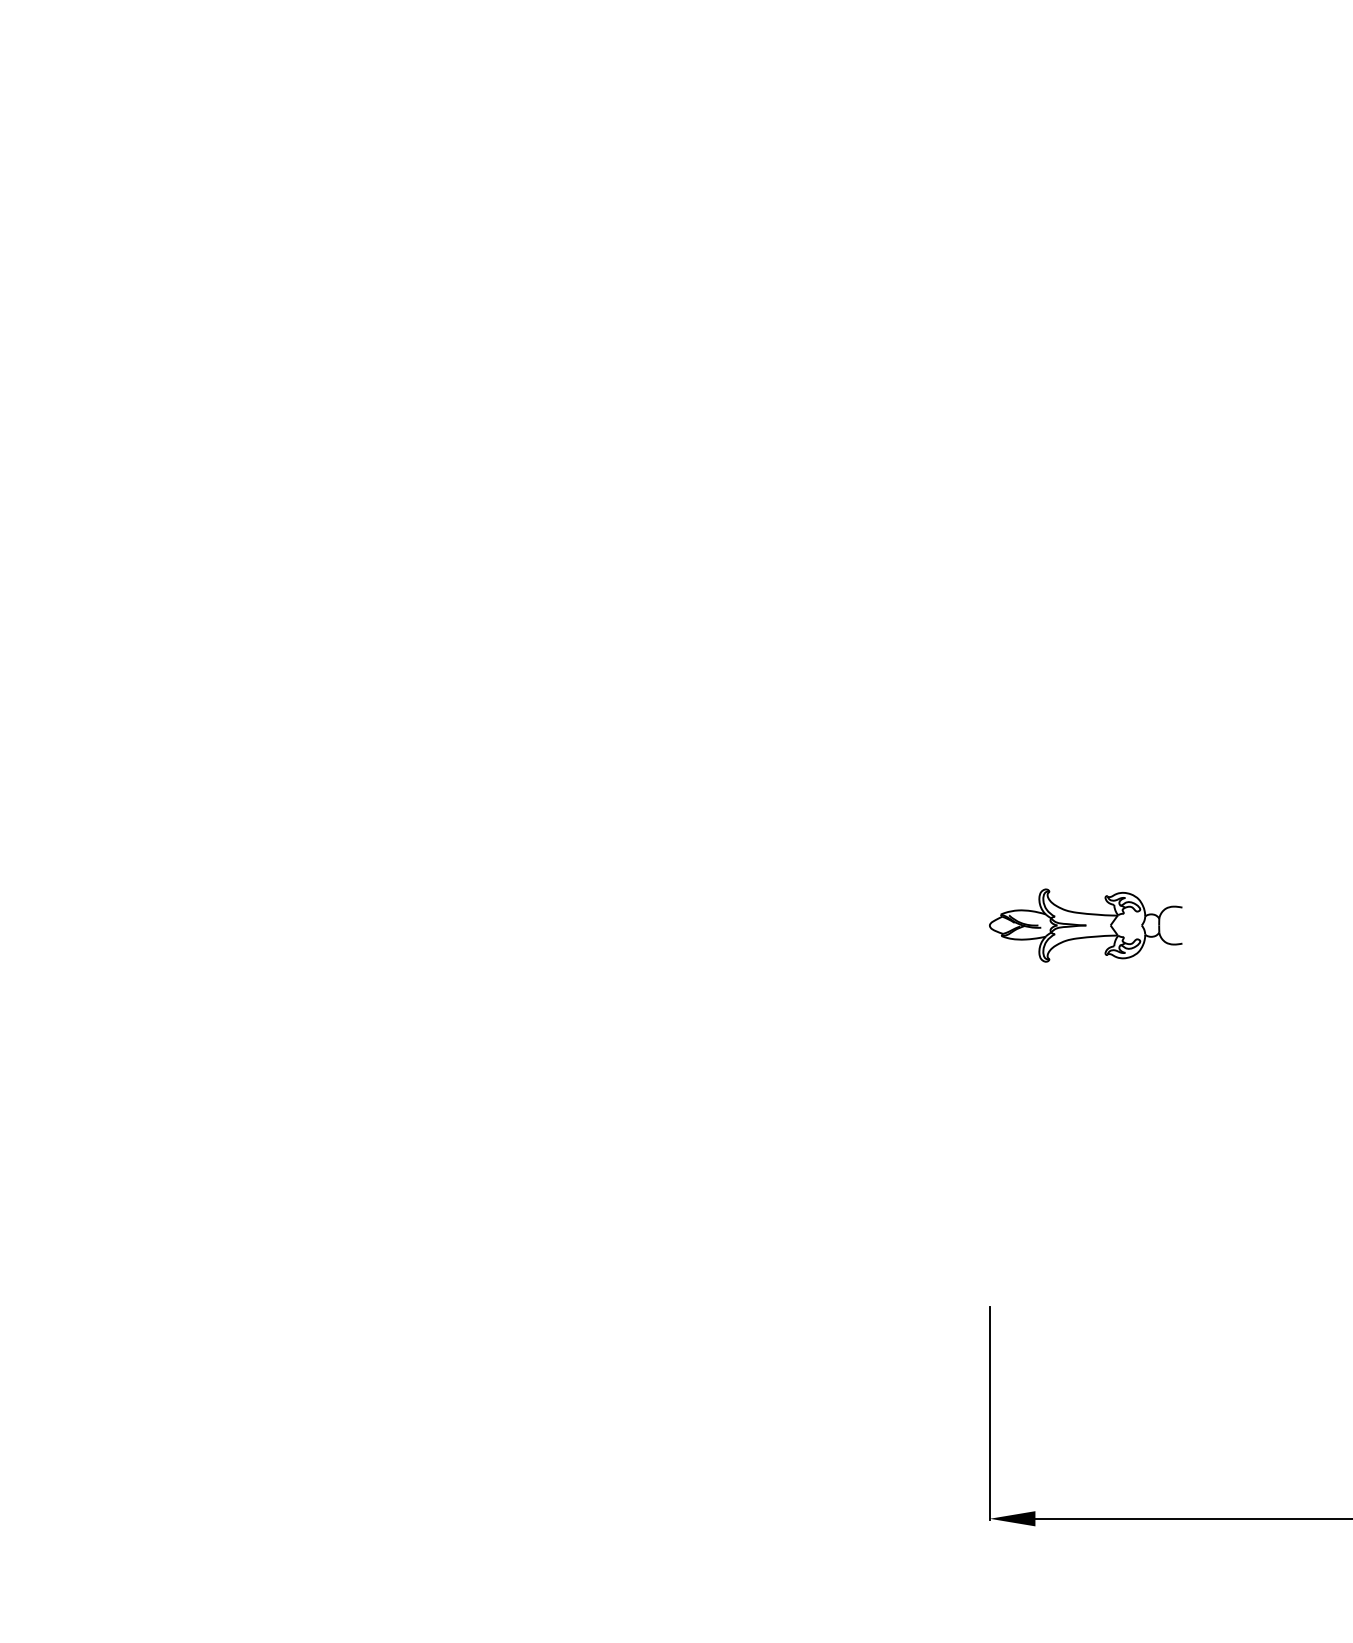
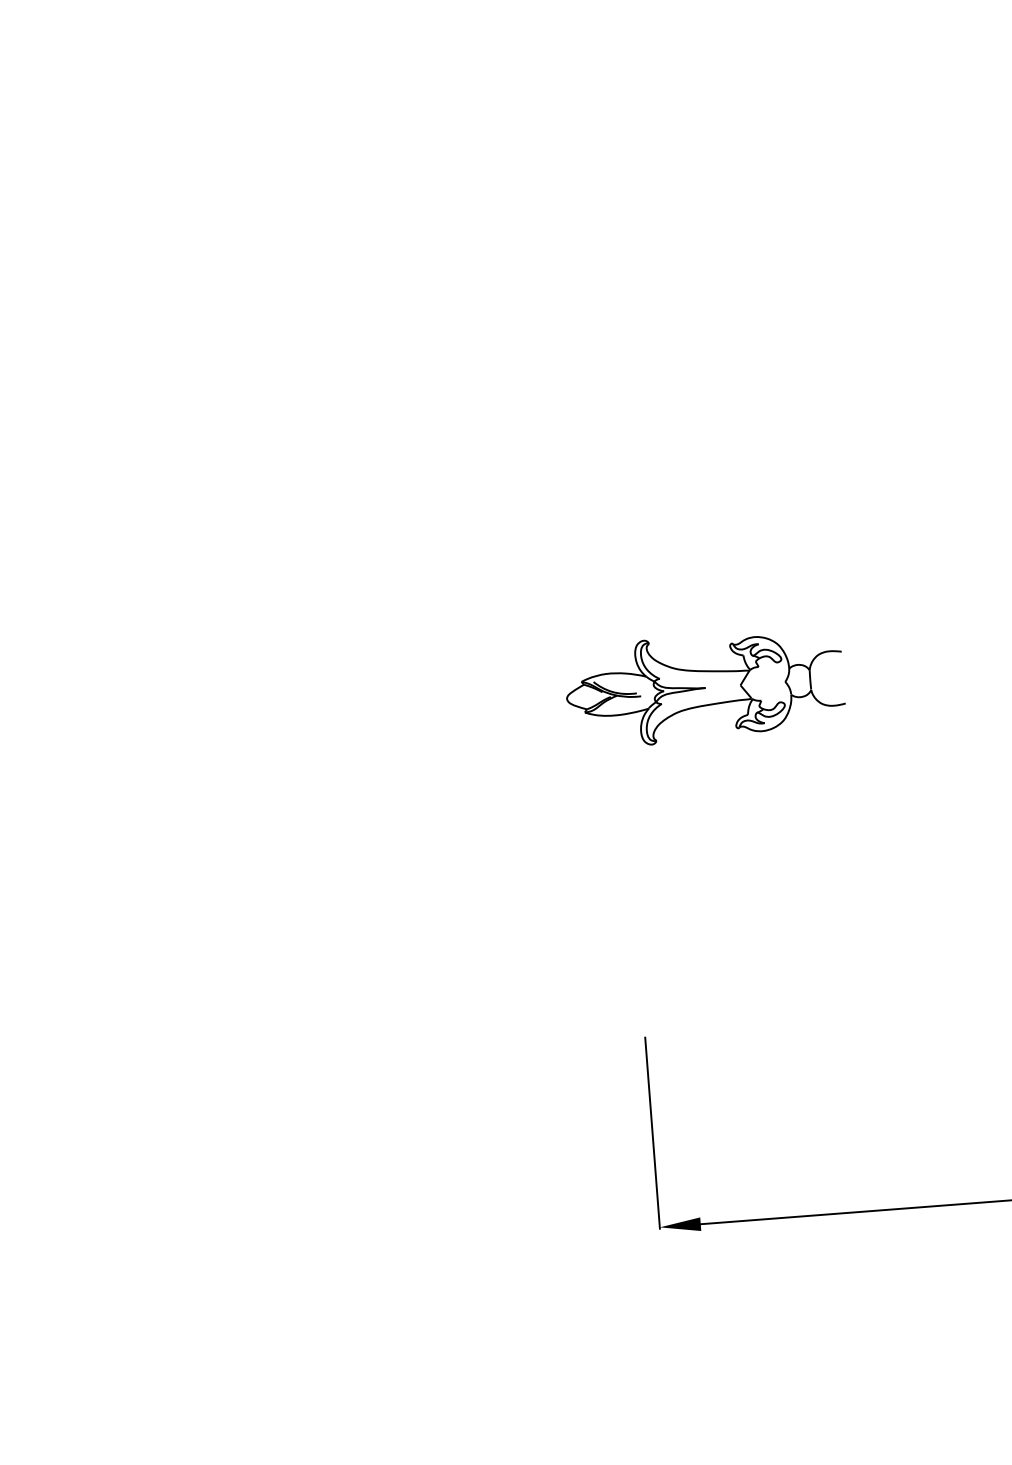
part: (1085, 925) -> (704, 688), size x1.6

